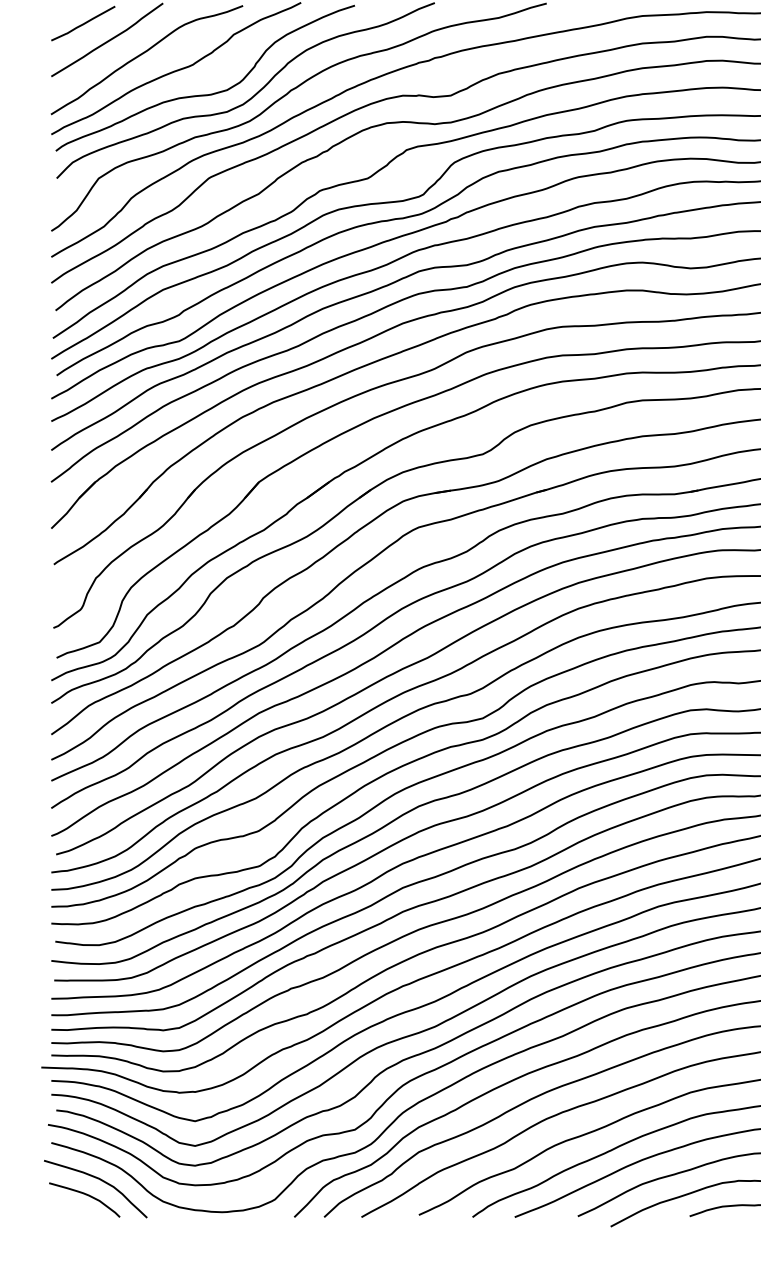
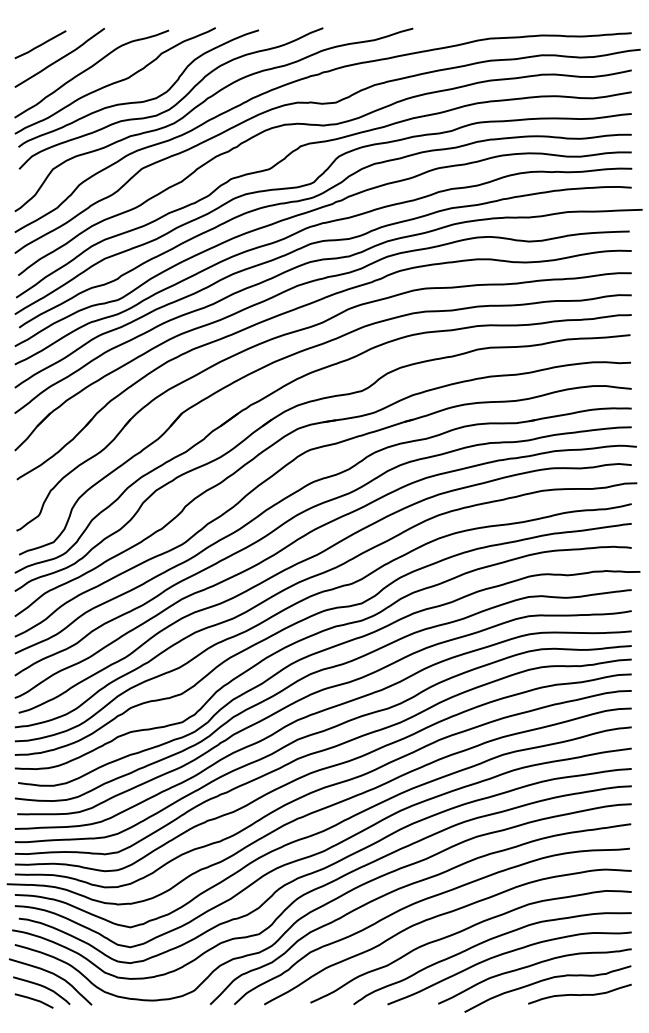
line: (74, 1212) -> (33, 1000), added

